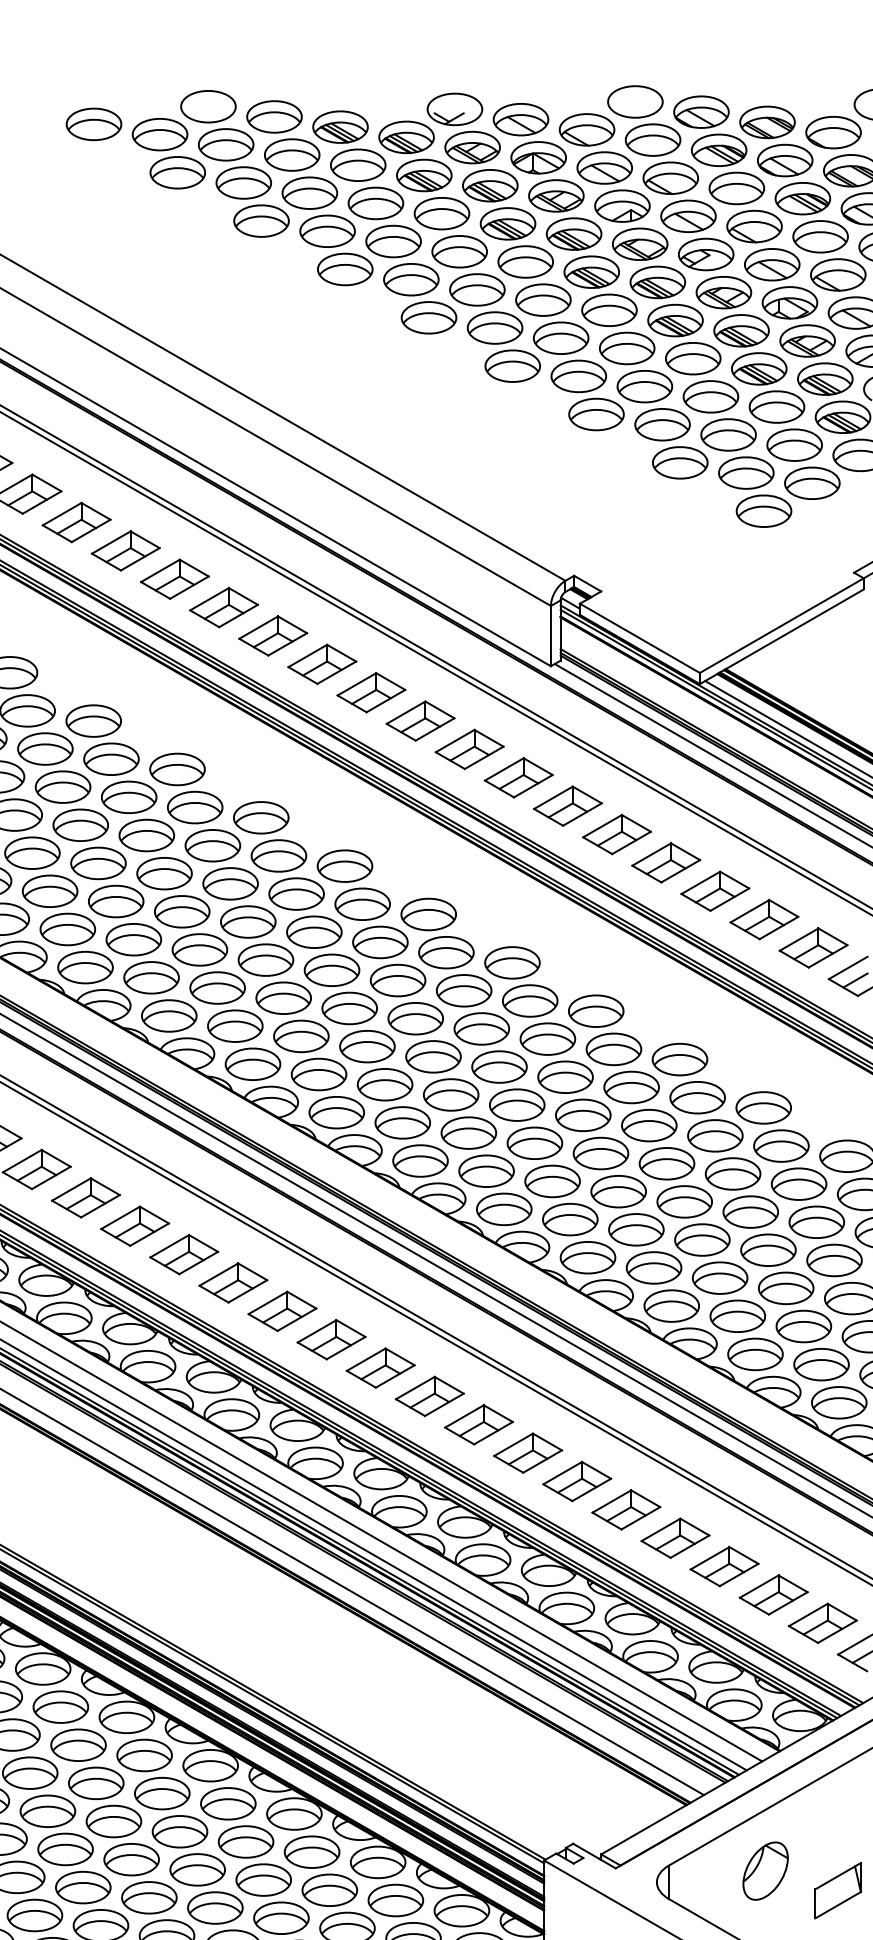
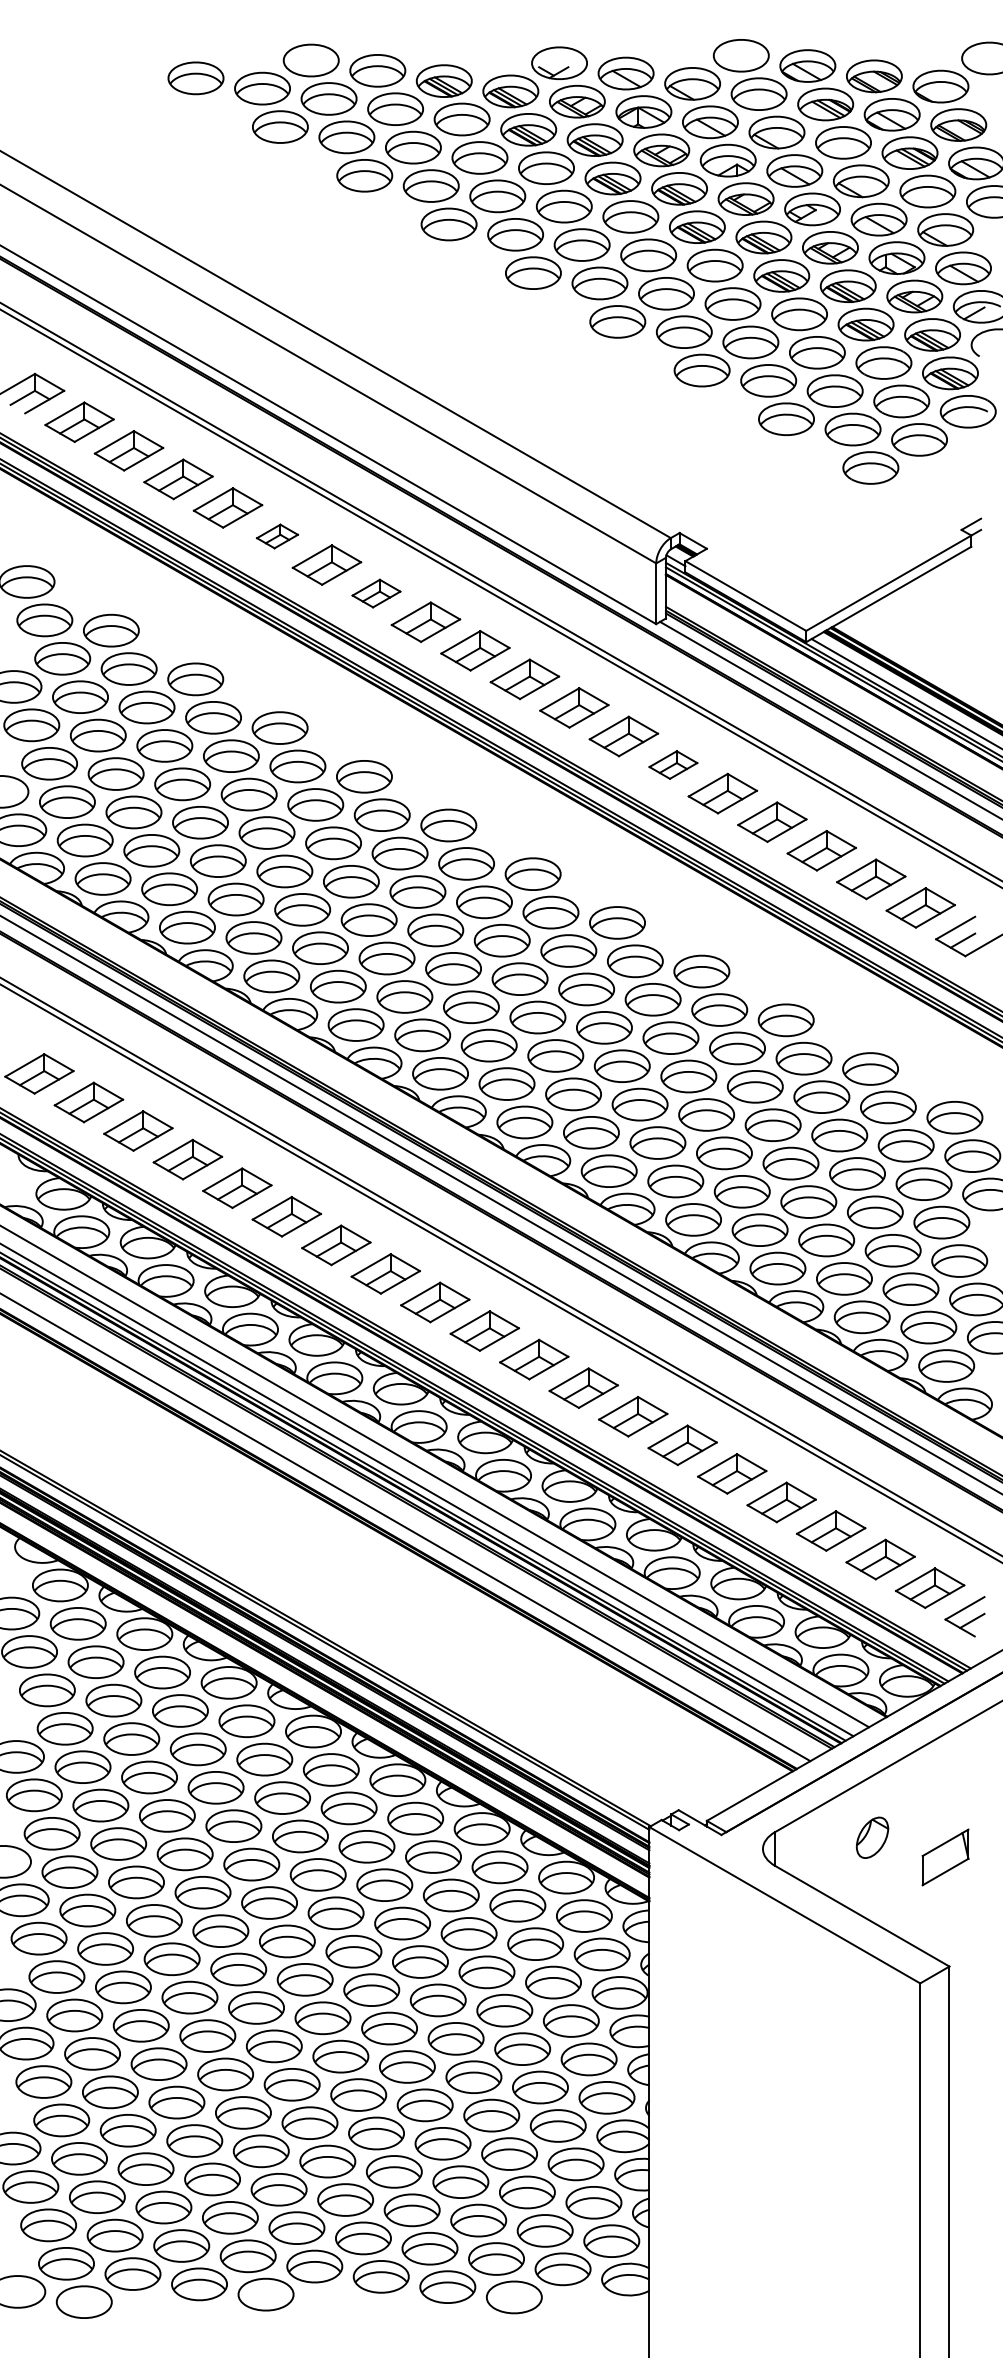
part: (174, 579) -> (277, 536), size x0.6
part: (273, 635) -> (376, 593), size x0.7
part: (568, 805) -> (673, 764), size x0.7
part: (765, 1870) -> (872, 1837), size x0.7

